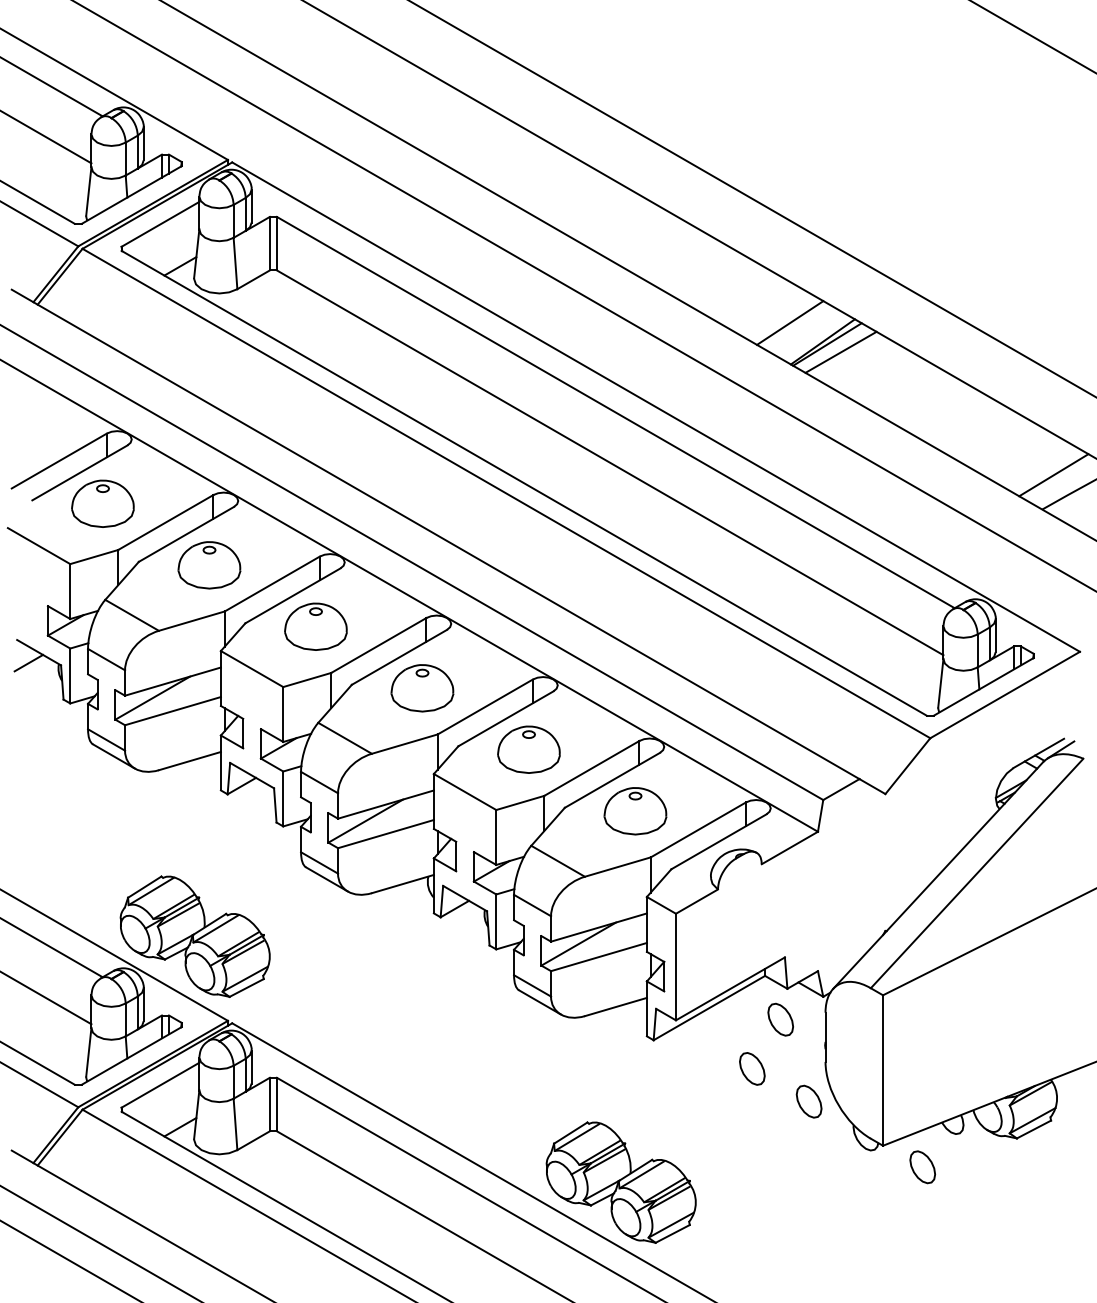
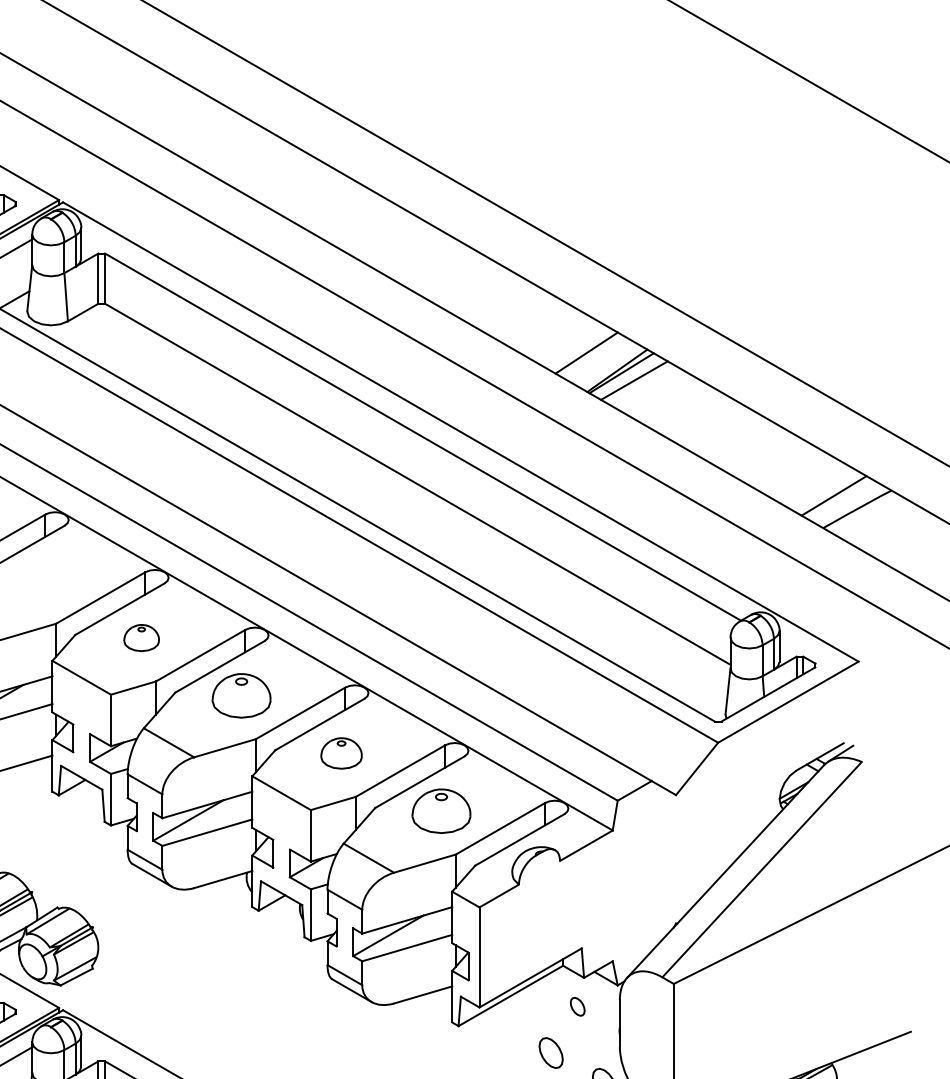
part: (209, 565) -> (41, 580), removed
part: (315, 626) -> (141, 637), size x0.6
part: (528, 749) -> (341, 753), size x0.7
part: (780, 1019) -> (577, 1006), size x0.6

